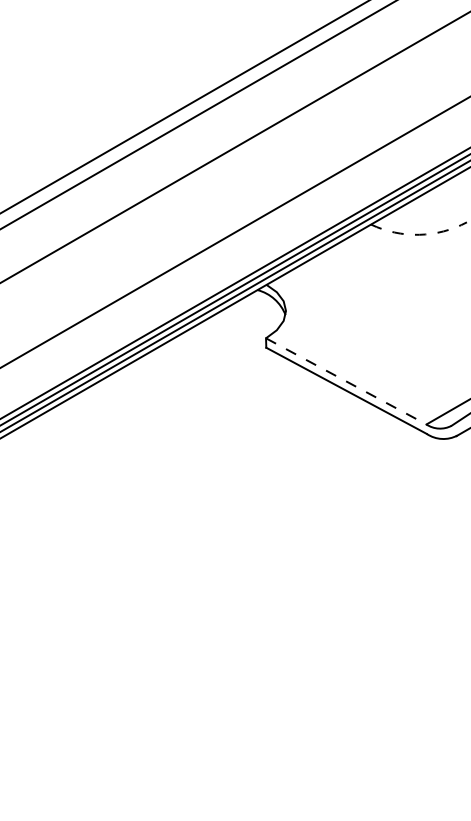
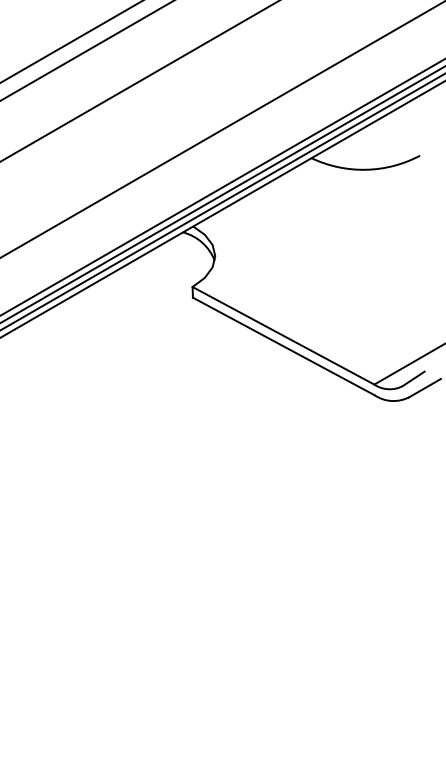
arc: (419, 234) -> (366, 169), dashed -> solid
line: (346, 381) -> (283, 335), dashed -> solid

